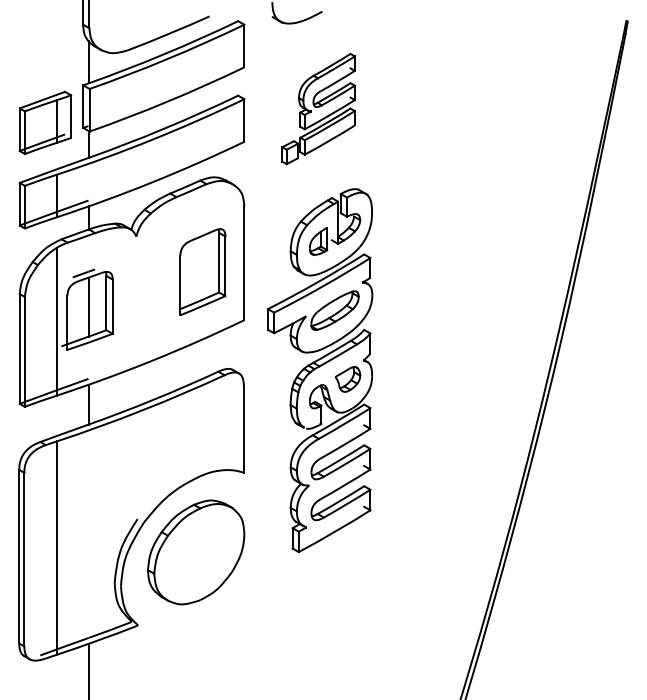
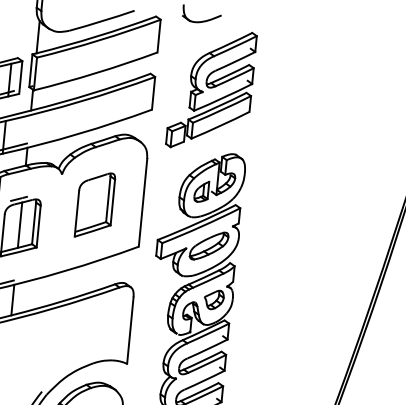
part: (318, 108) -> (211, 89), size x1.43
part: (202, 271) -> (94, 204), moved

